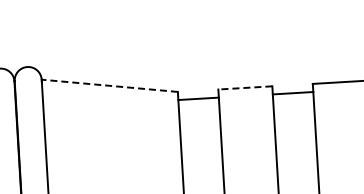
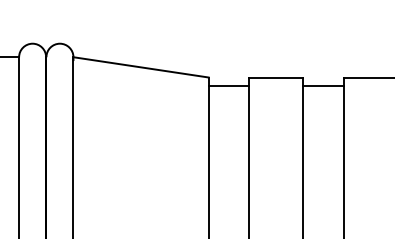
line: (109, 85) -> (140, 67), dashed -> solid
line: (244, 87) -> (275, 77), dashed -> solid

